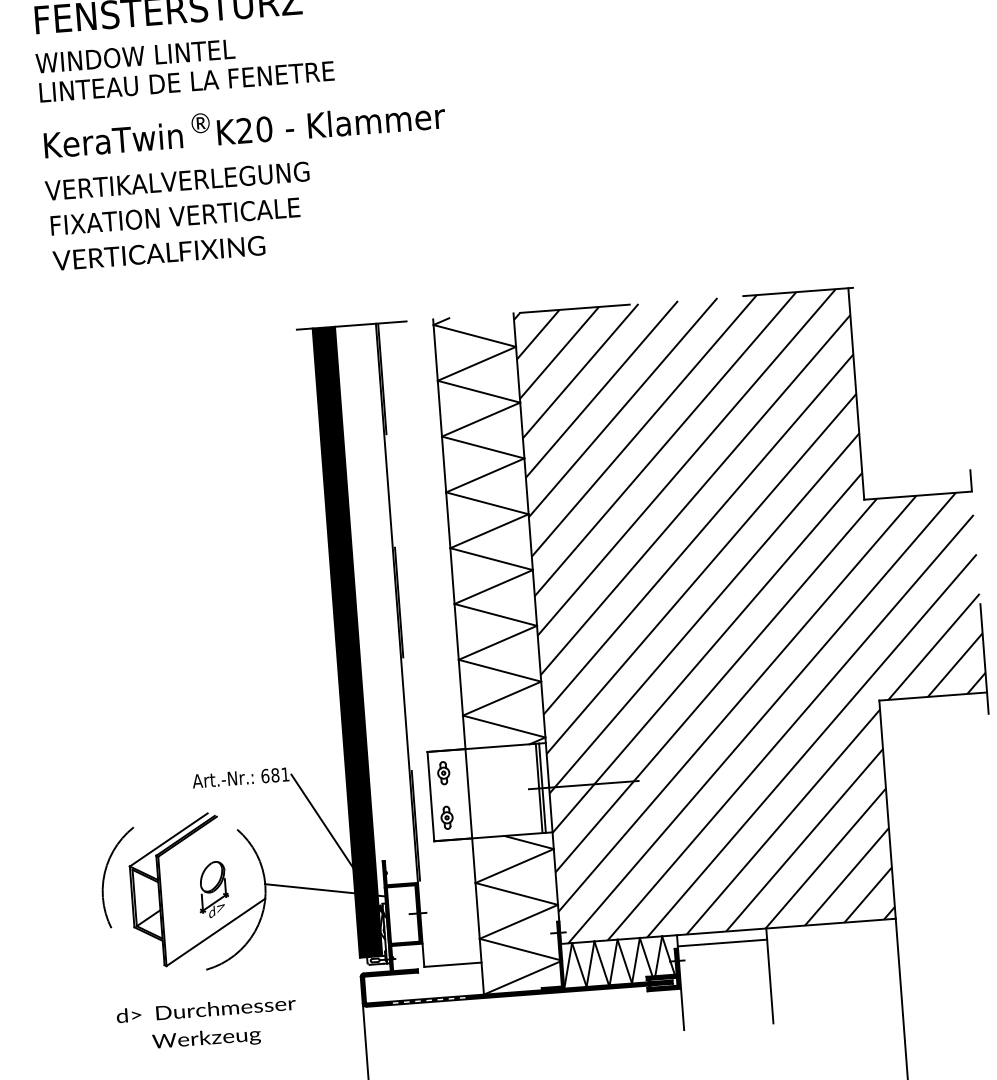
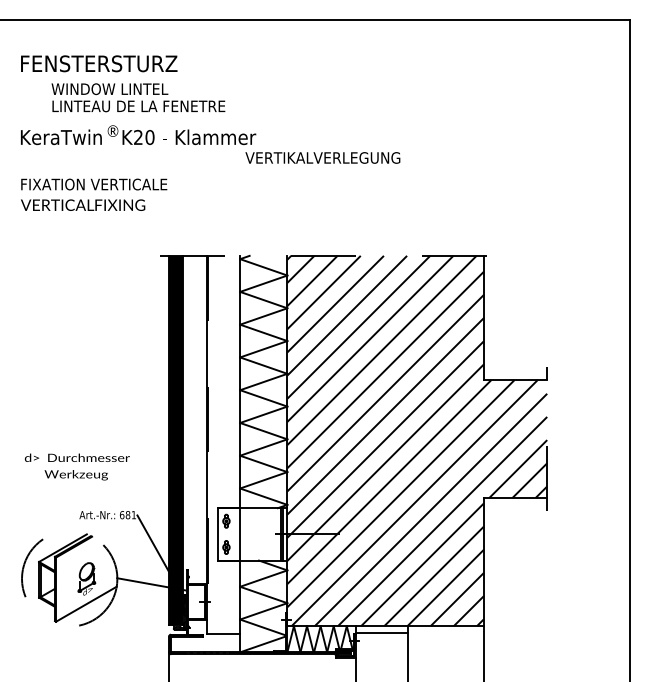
text: (185, 66) -> (138, 97), moved
text: (176, 180) -> (322, 157), moved
text: (205, 1024) -> (76, 466), moved

